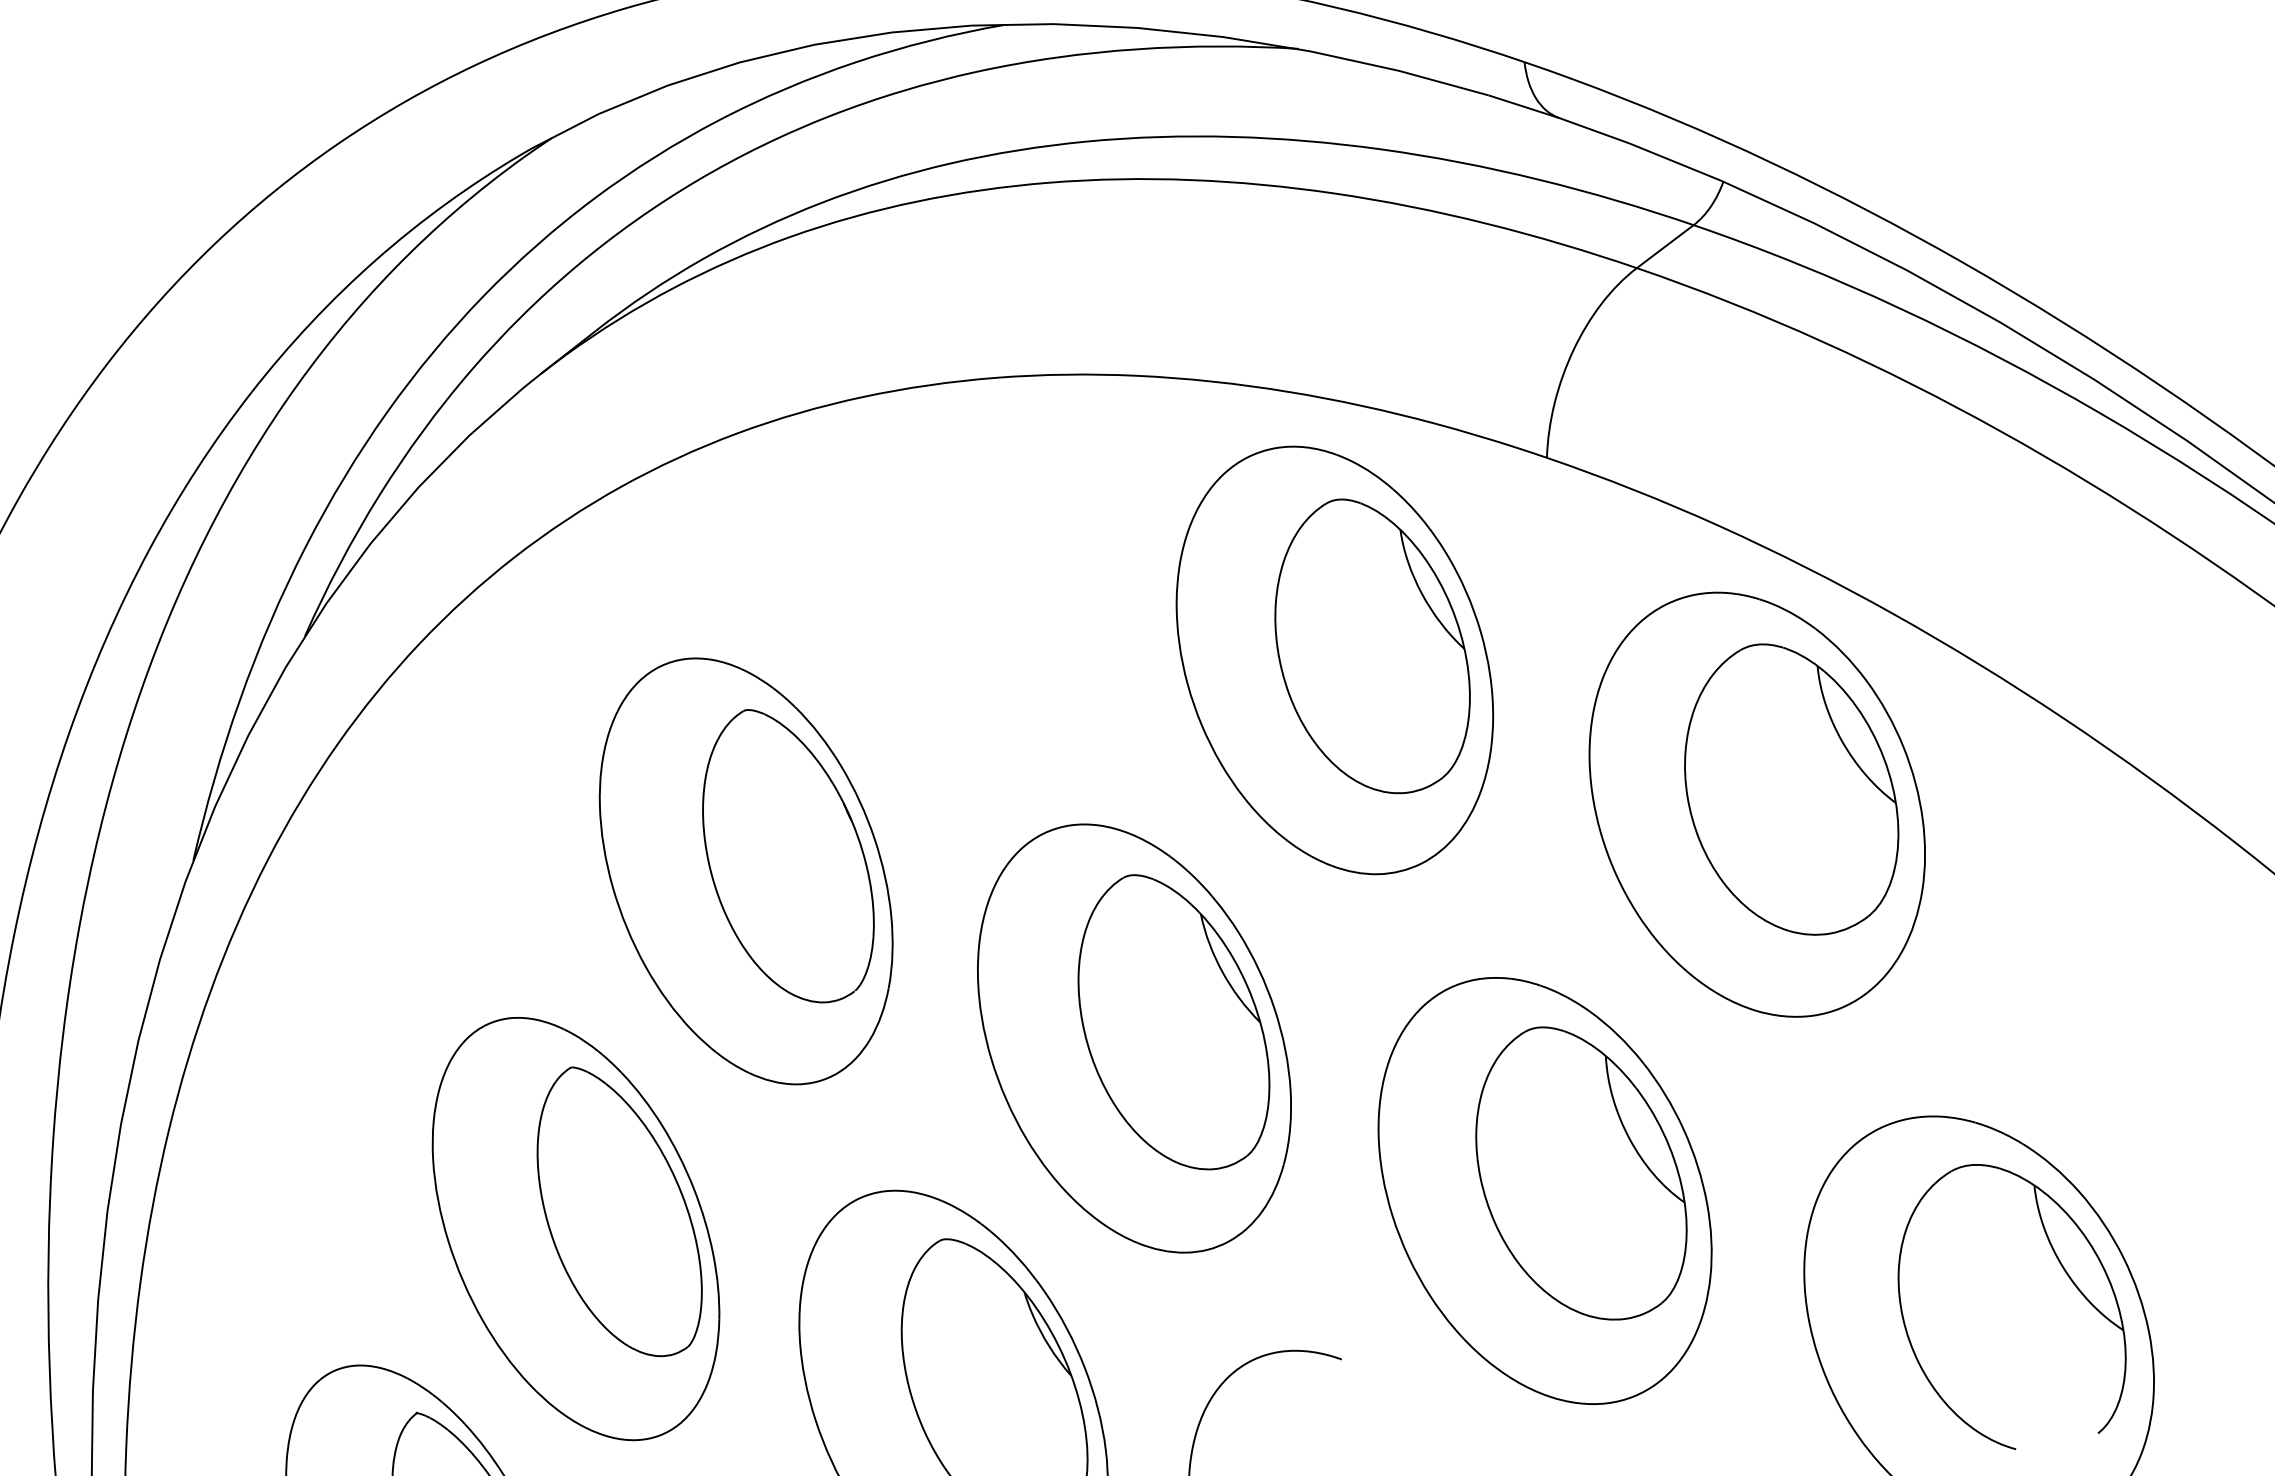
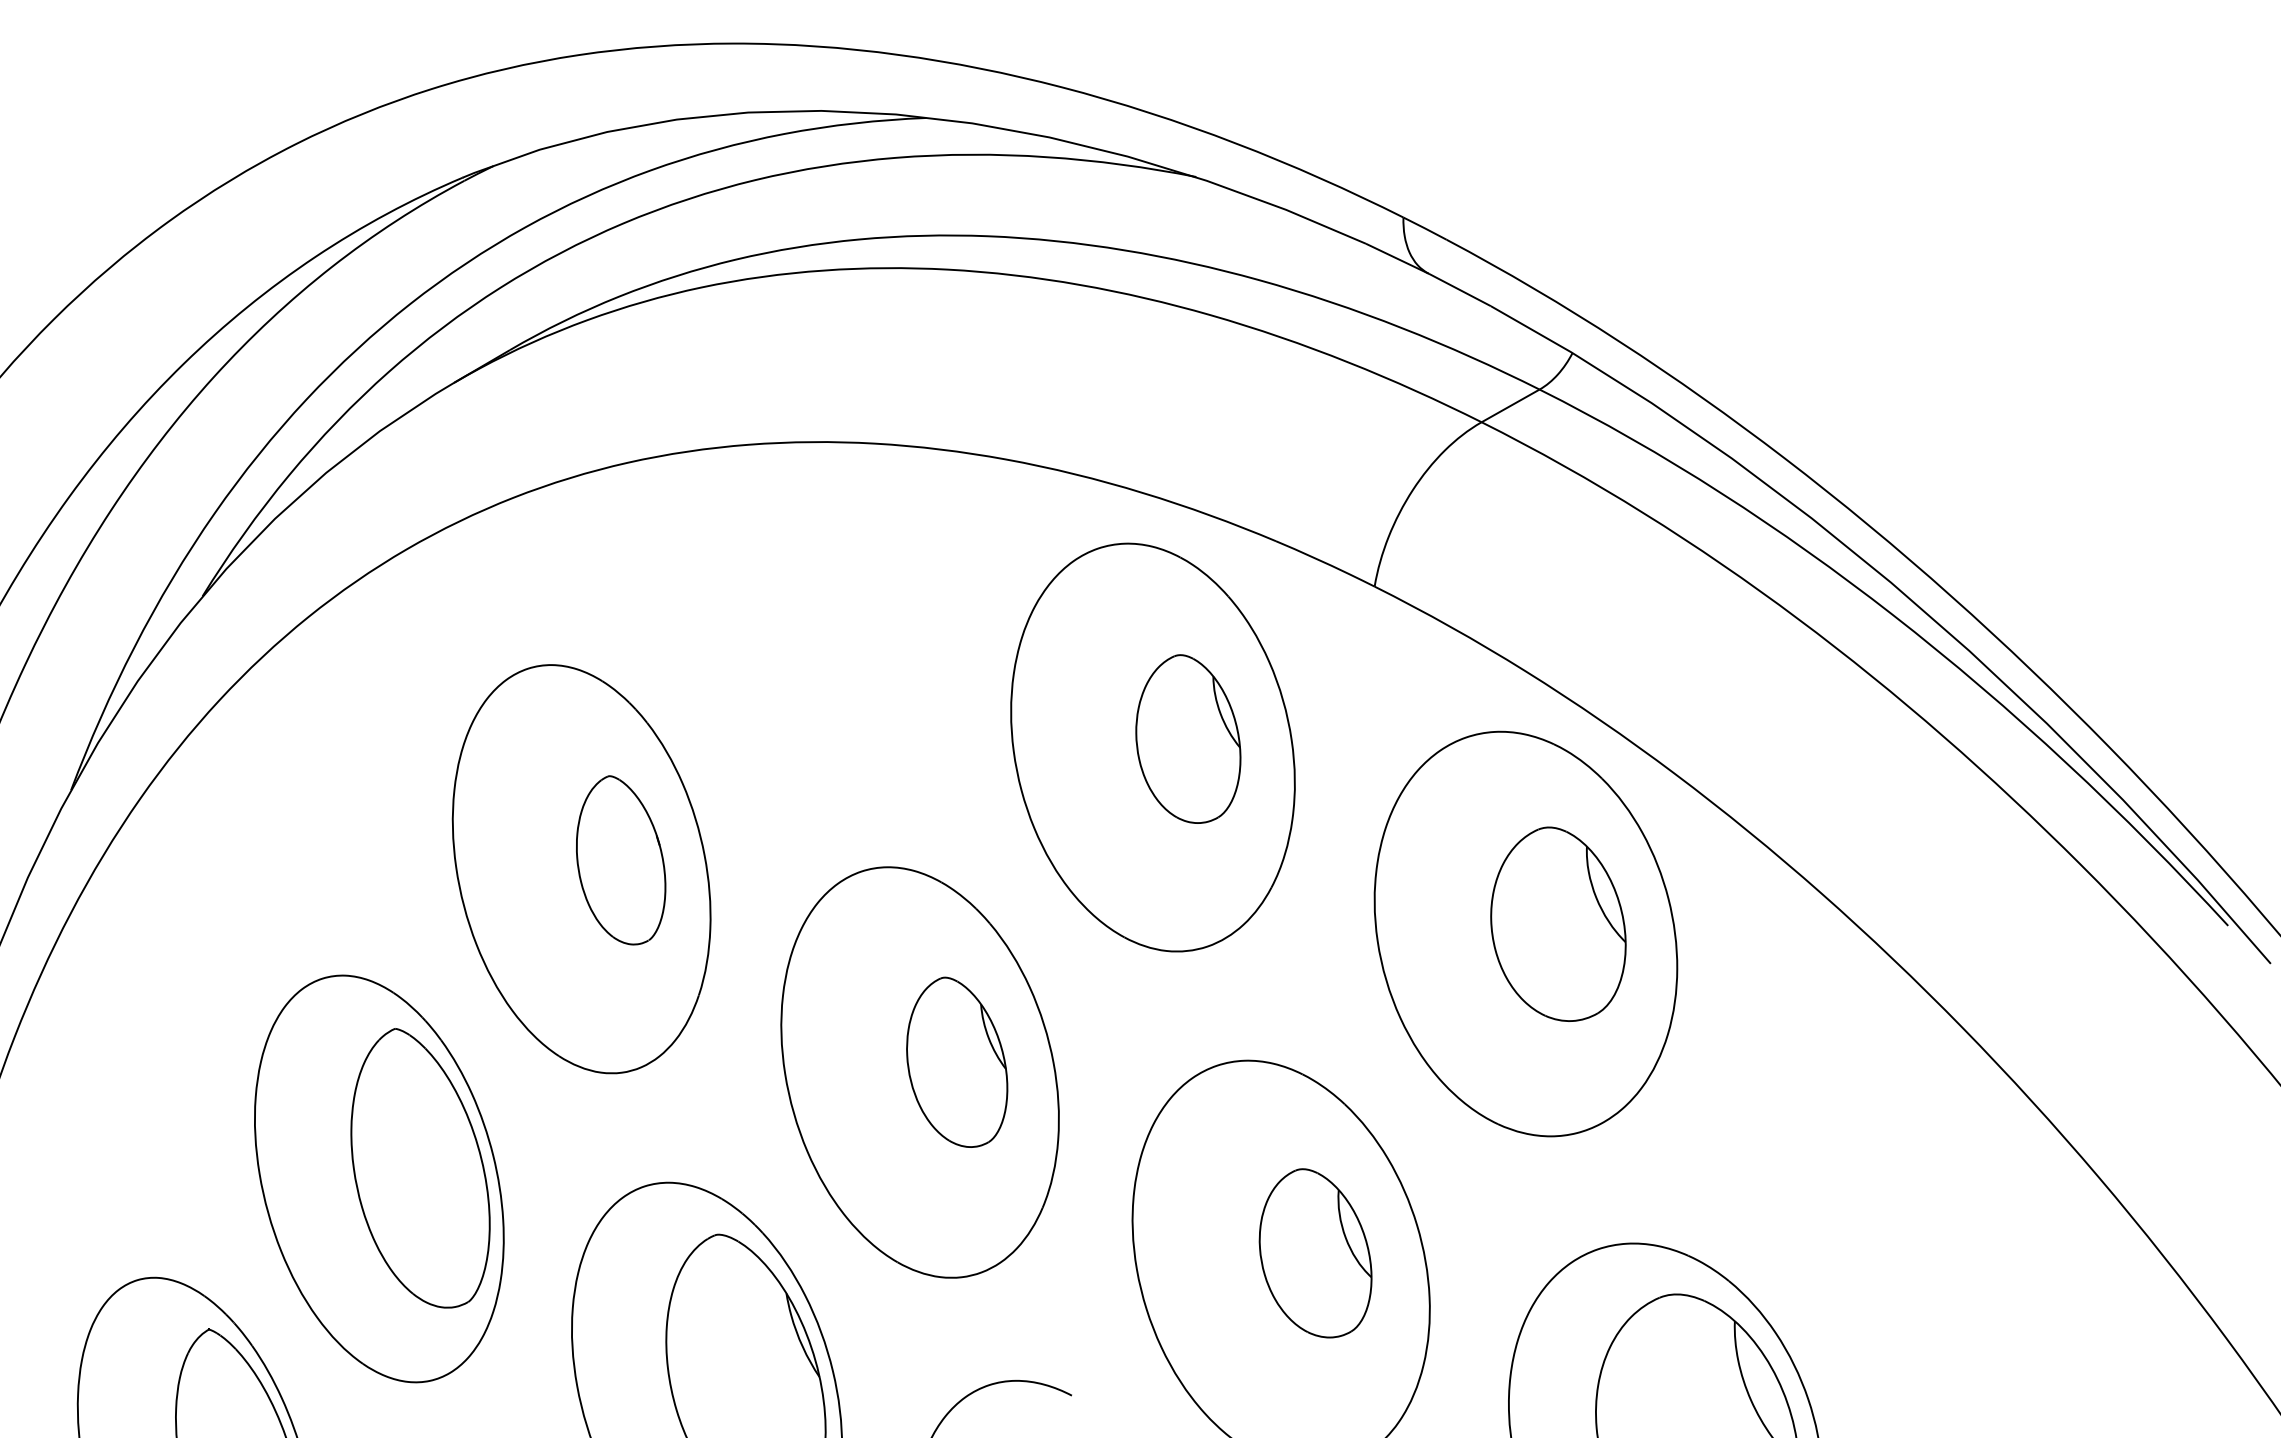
part: (1371, 645) -> (1188, 738), size x0.6
part: (1790, 789) -> (1558, 924), size x0.7
part: (786, 856) -> (620, 860), size x0.6
part: (1171, 1022) -> (956, 1062), size x0.6
part: (1579, 1173) -> (1315, 1253), size x0.6

